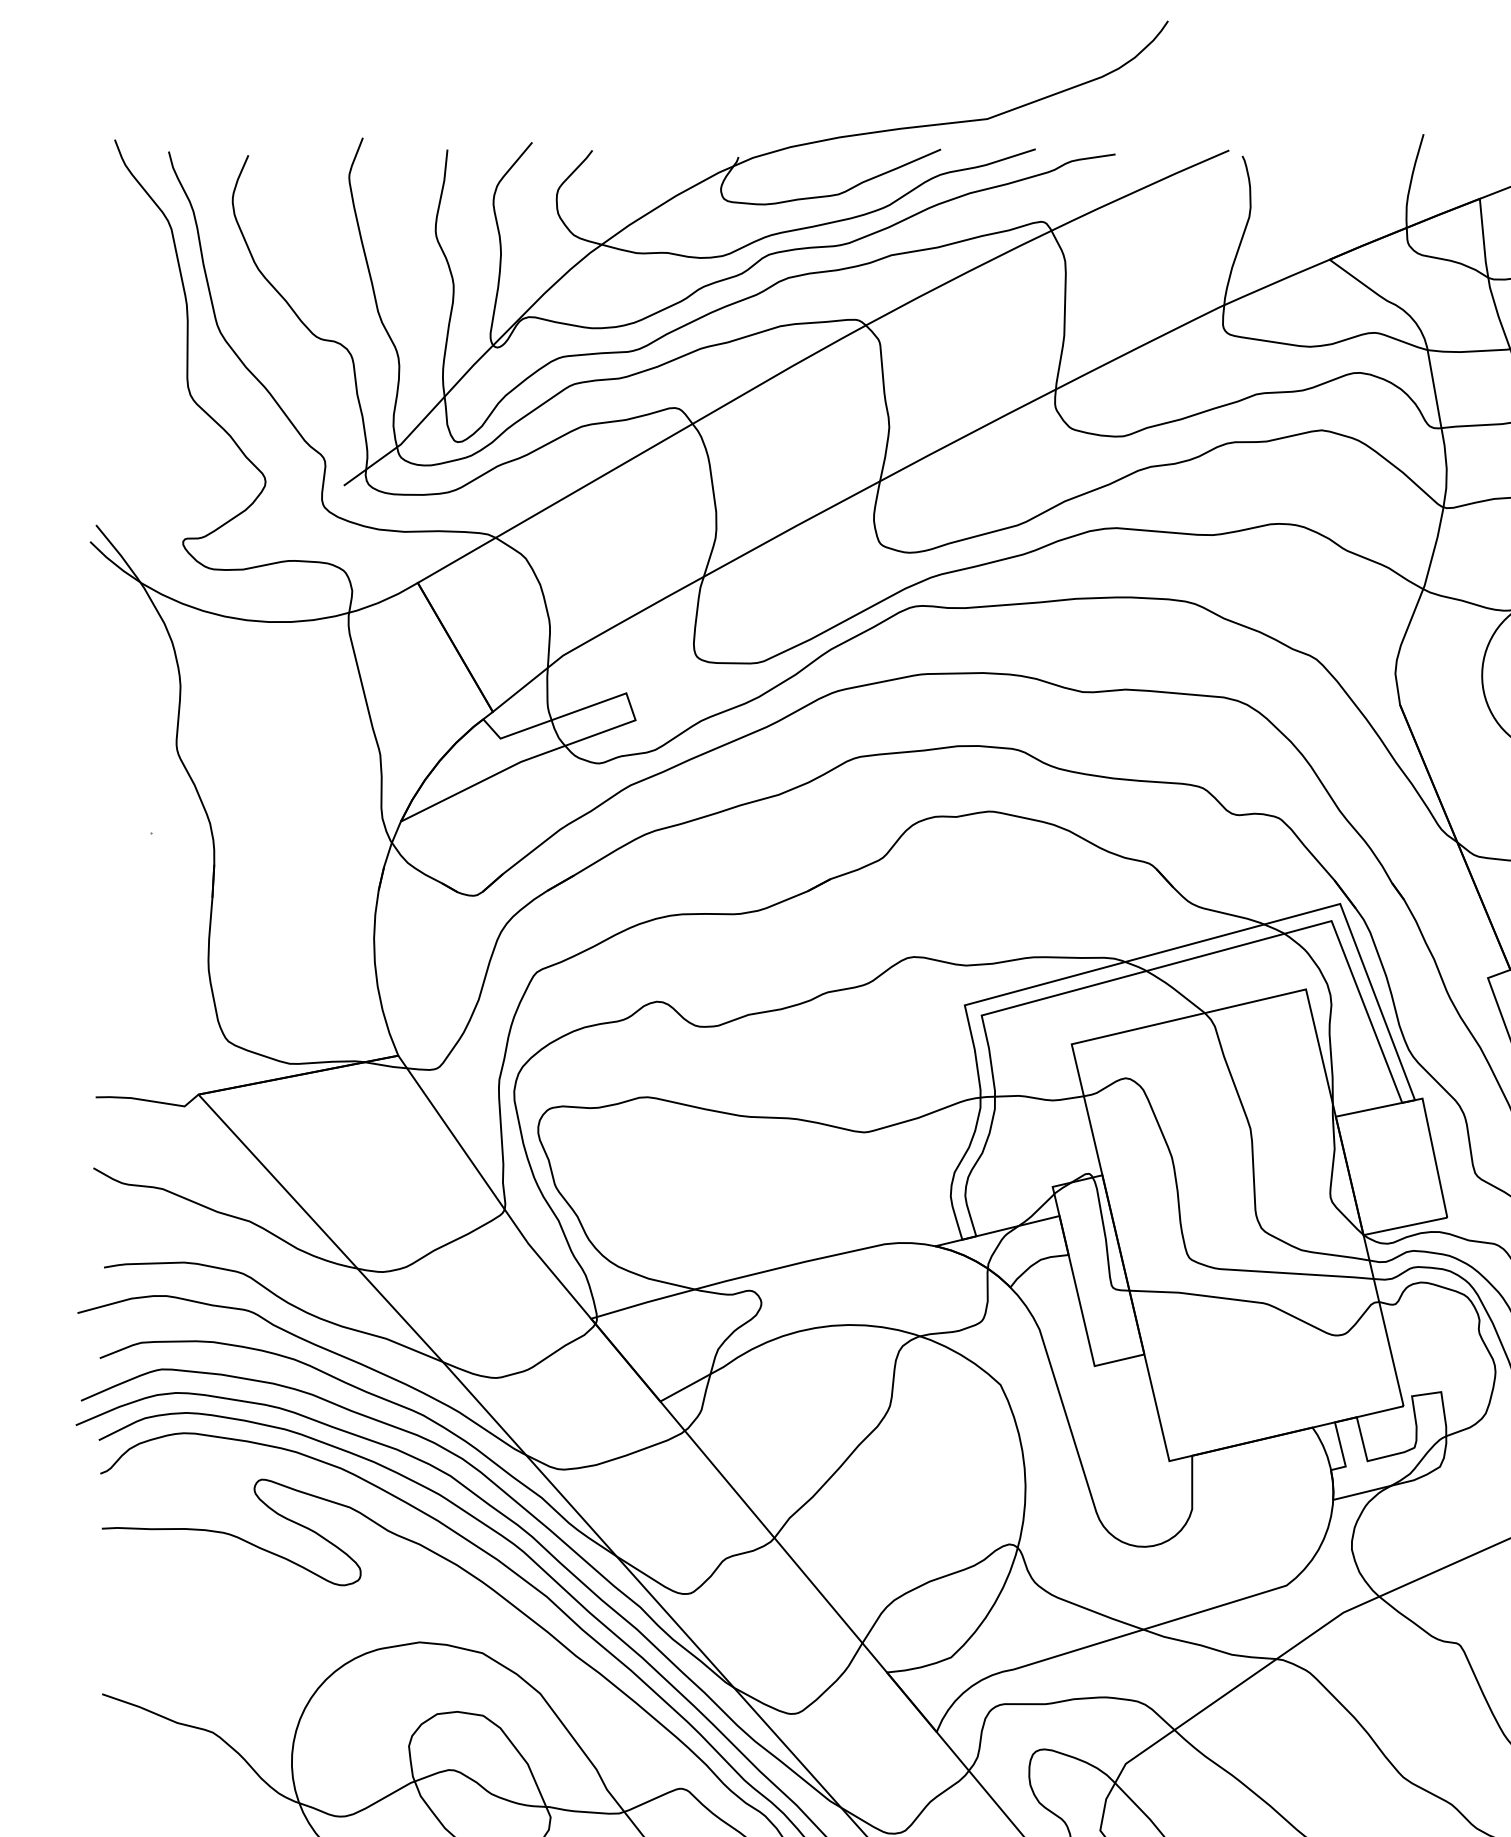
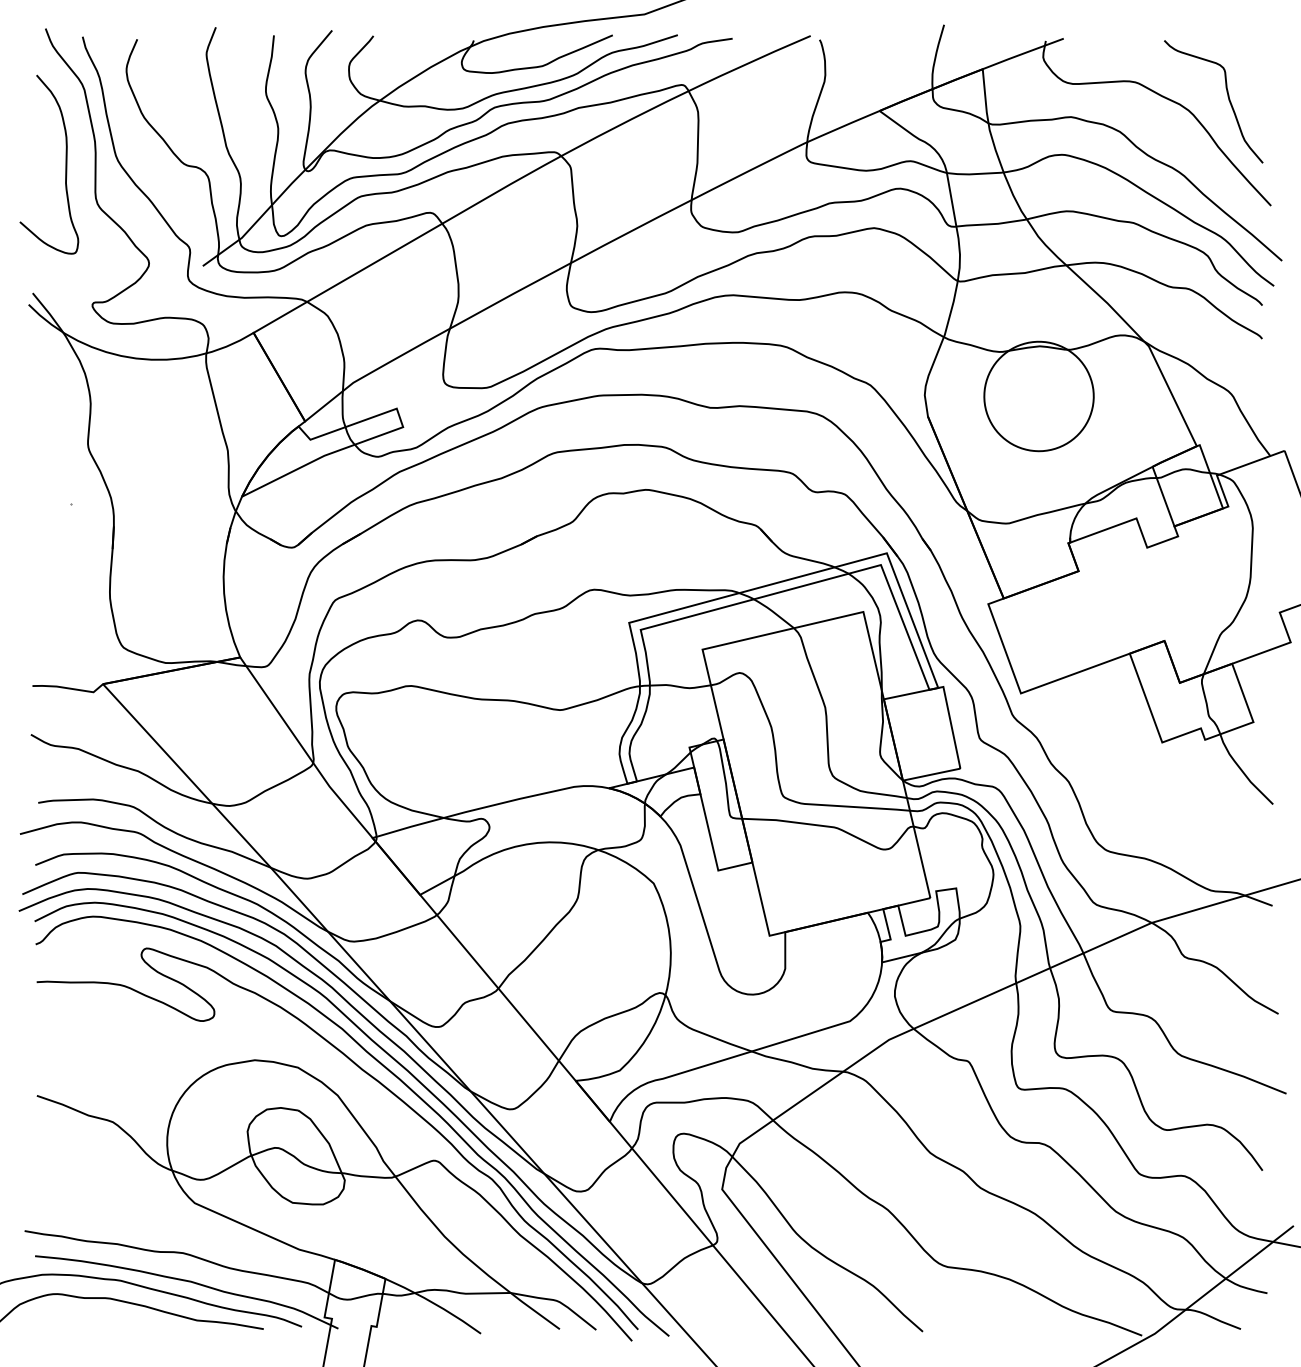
curve: (143, 337) -> (65, 164), added

